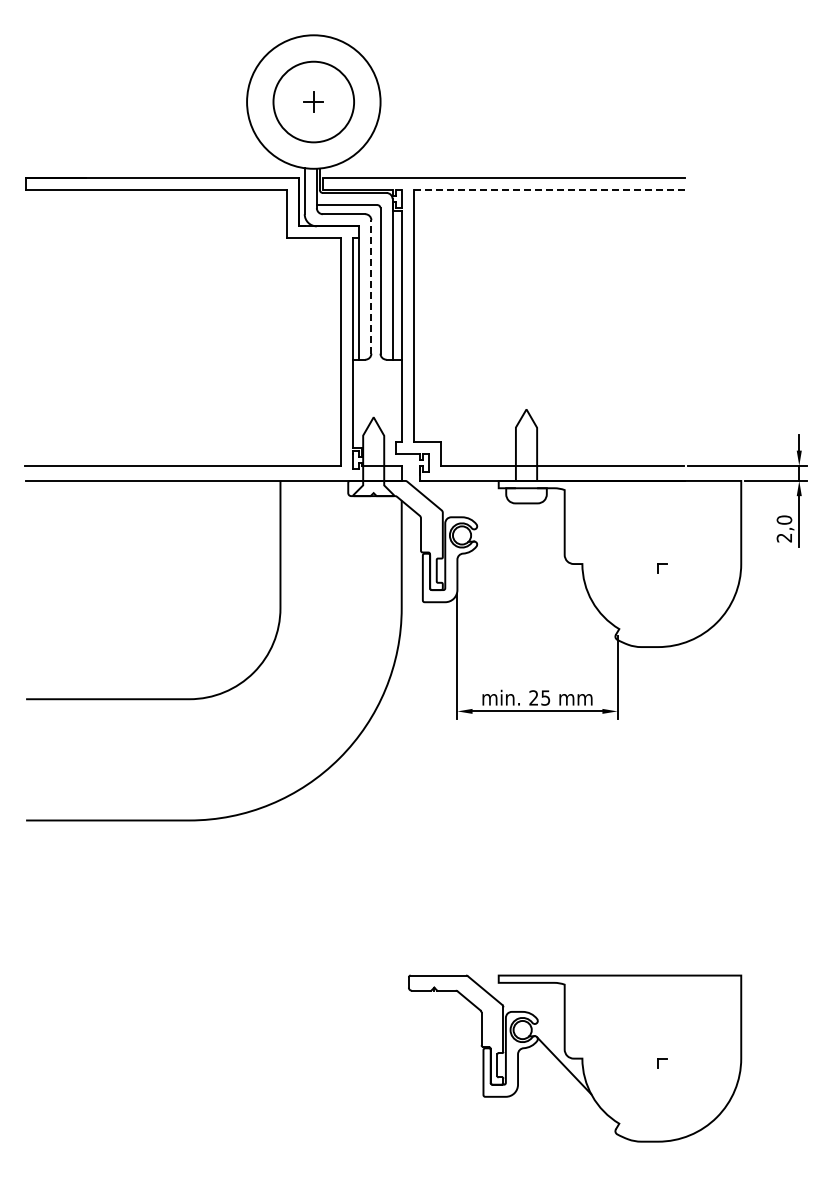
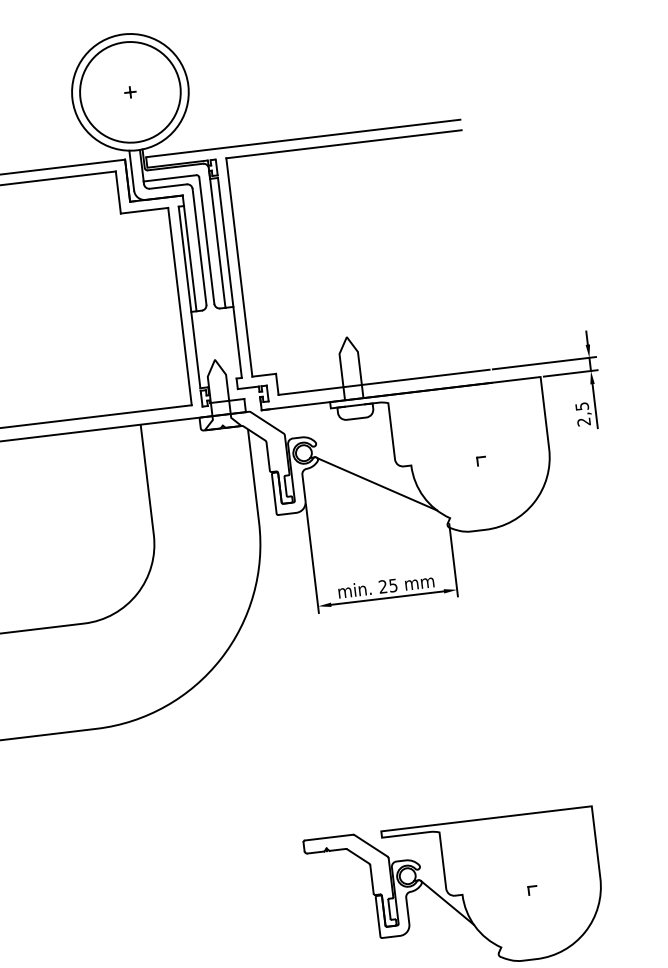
circle: (313, 101) -> (130, 91), size x1.43
part: (313, 101) -> (130, 91), size x0.62
line: (549, 189) -> (344, 143), dashed -> solid
line: (371, 286) -> (199, 246), dashed -> solid
text: (784, 519) -> (582, 405), 2,0 -> 2,5
line: (540, 580) -> (376, 484), added

